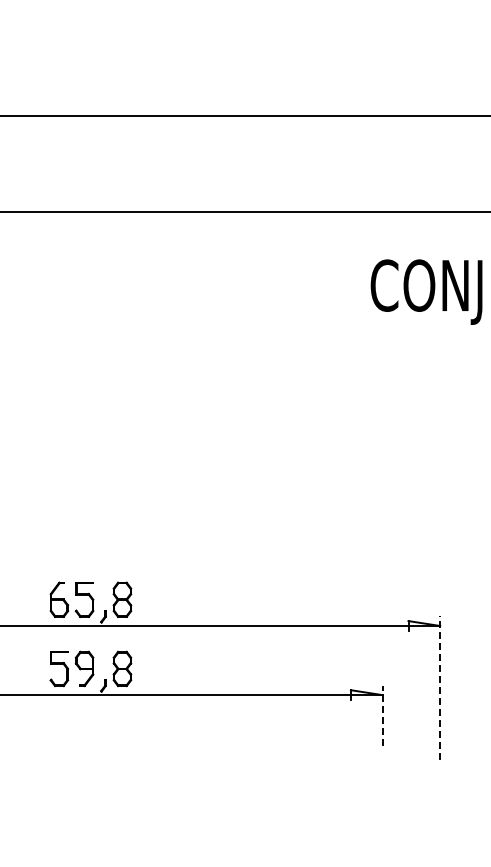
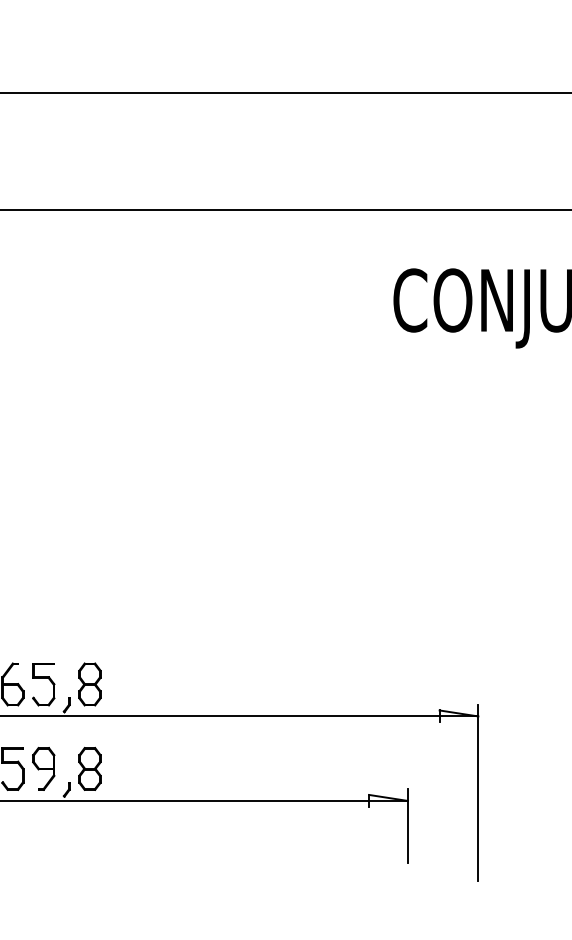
line: (440, 687) -> (478, 791), dashed -> solid
line: (382, 715) -> (407, 825), dashed -> solid

